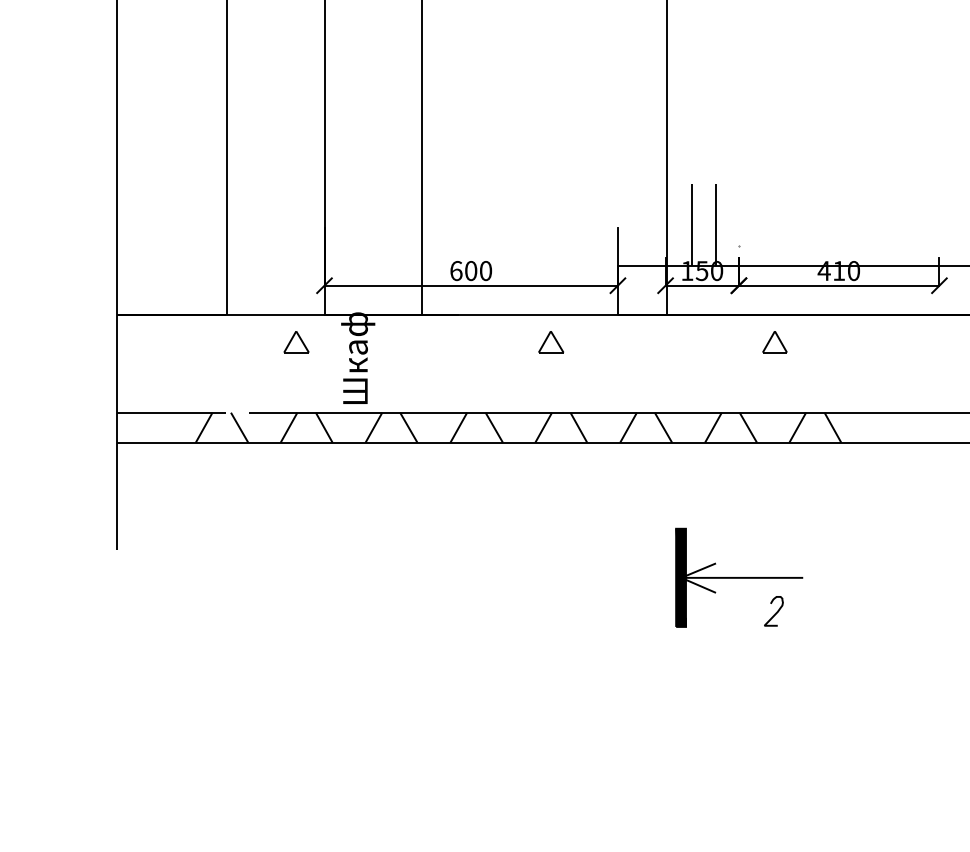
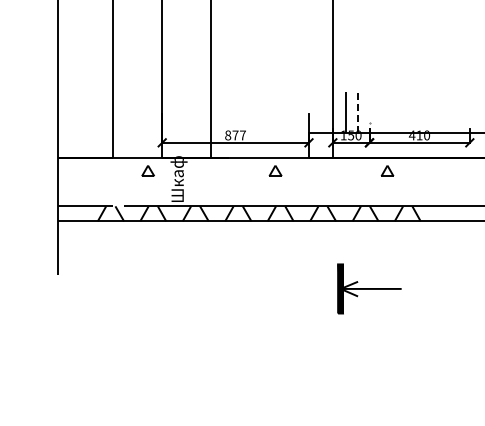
line: (716, 225) -> (358, 112), solid -> dashed
text: (471, 271) -> (235, 135), 600 -> 877
curve: (774, 612) -> (387, 306), removed

